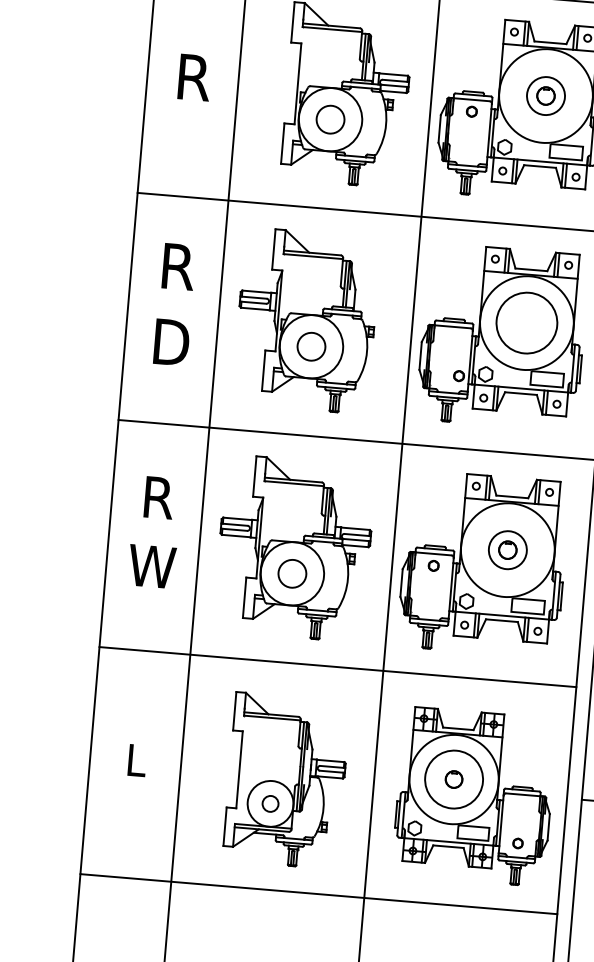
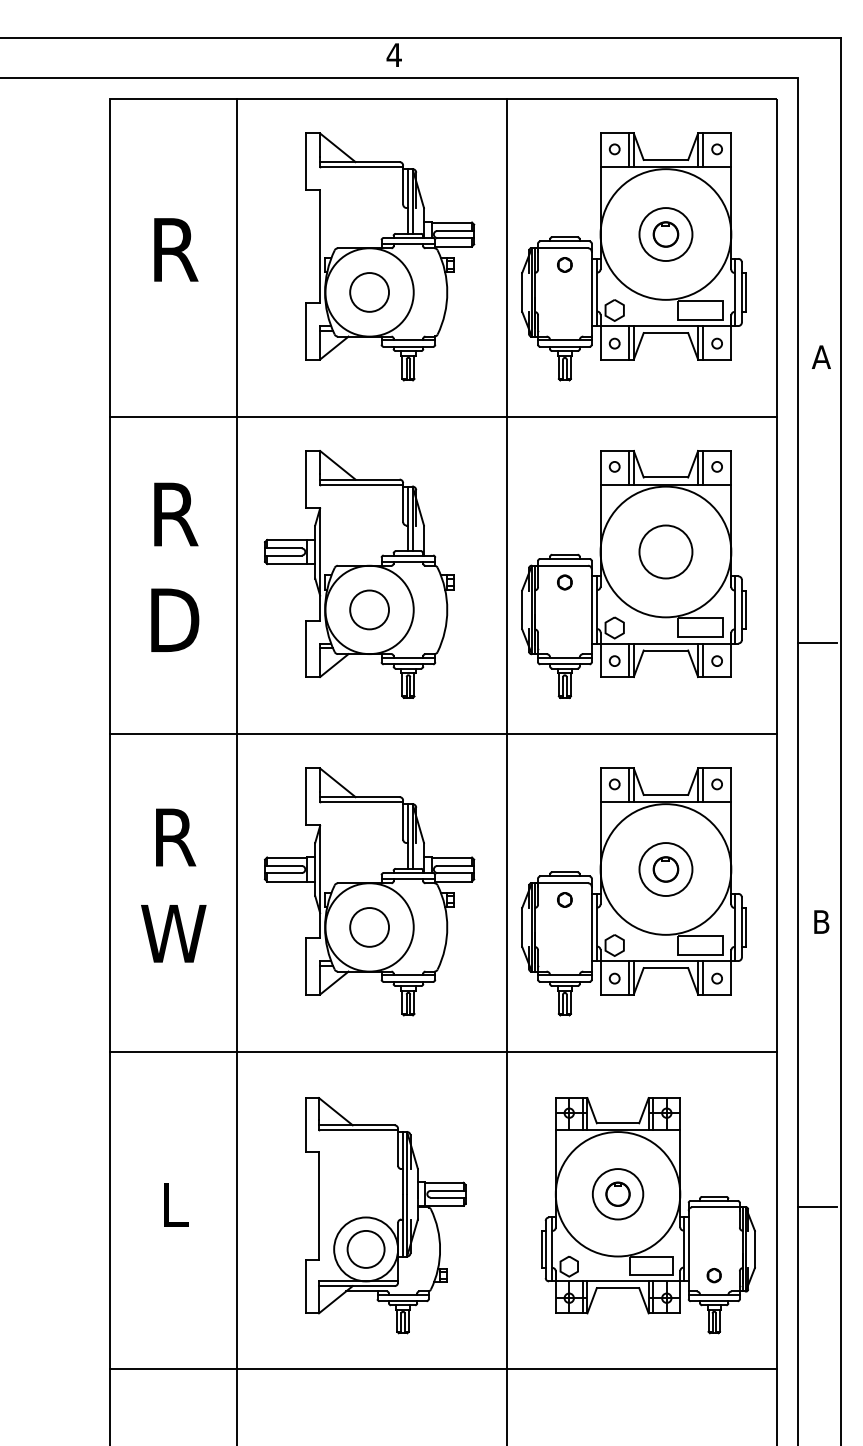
circle: (526, 322) -> (665, 551), size x0.62
circle: (458, 376) -> (564, 582), moved
circle: (453, 779) -> (617, 1194), size x0.62
circle: (270, 803) -> (365, 1249), size x1.67

